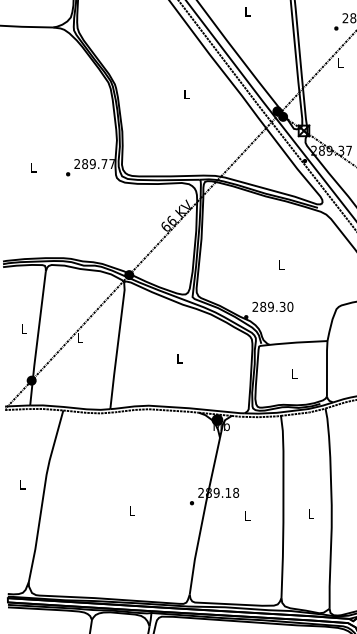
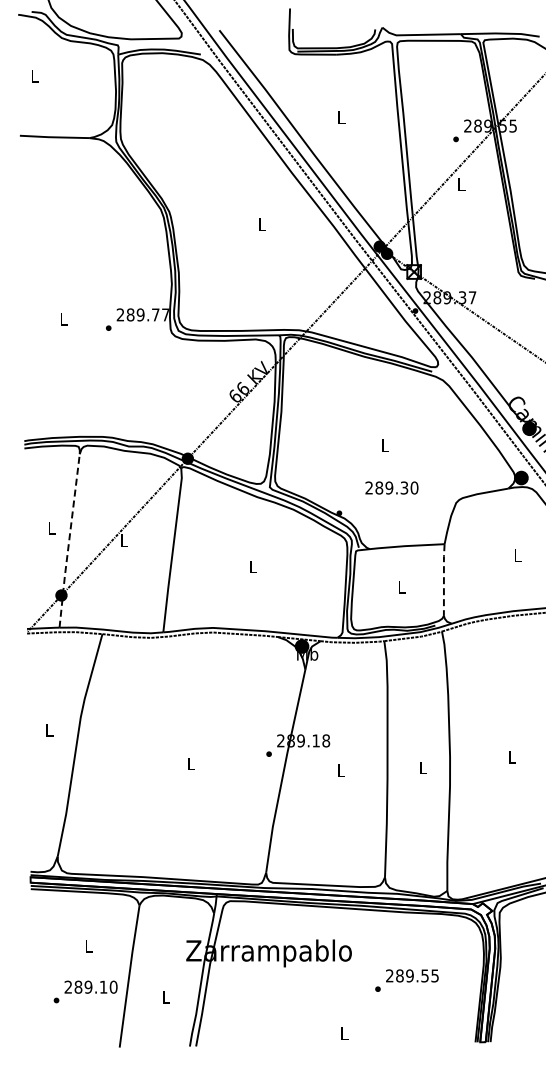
text: (272, 306) -> (391, 487), moved
line: (37, 338) -> (69, 541), solid -> dashed
line: (326, 368) -> (443, 579), solid -> dashed

